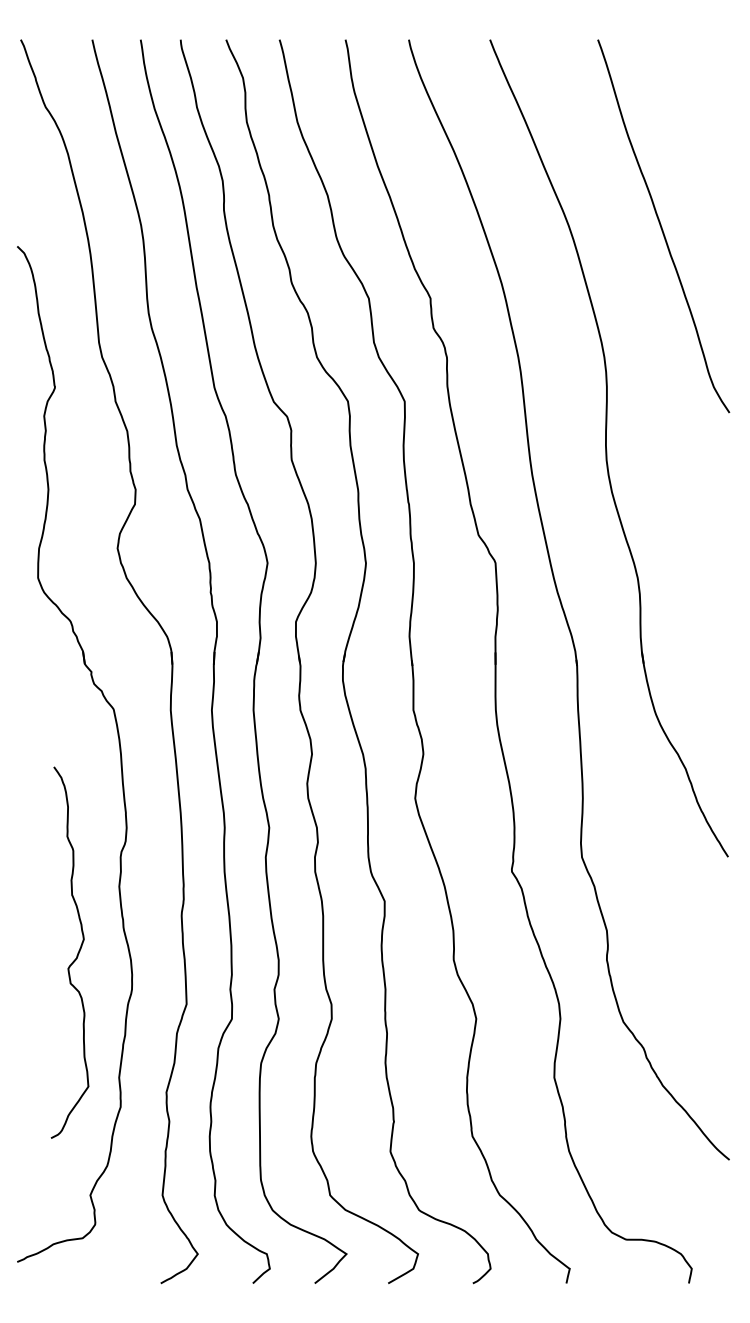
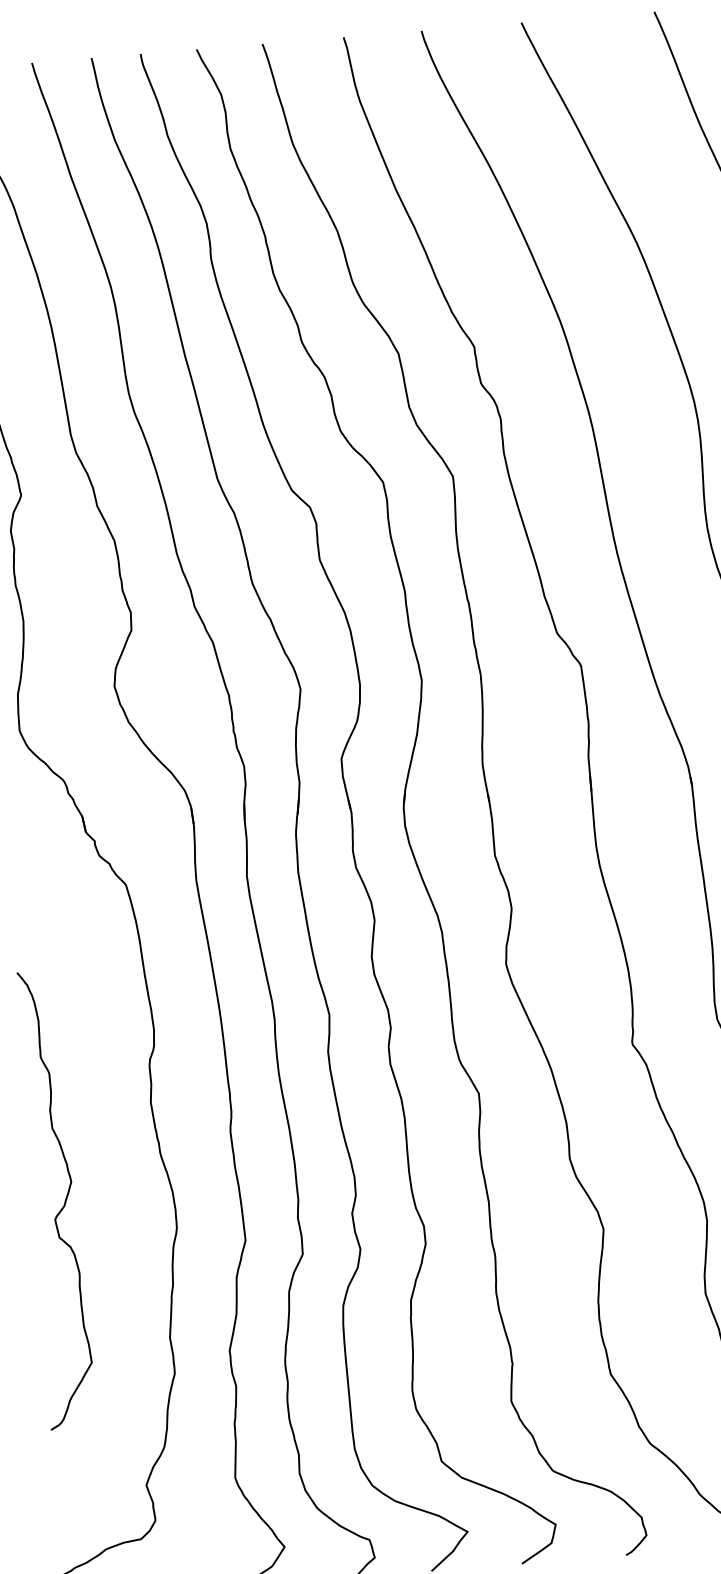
curve: (76, 955) -> (63, 1202), moved

